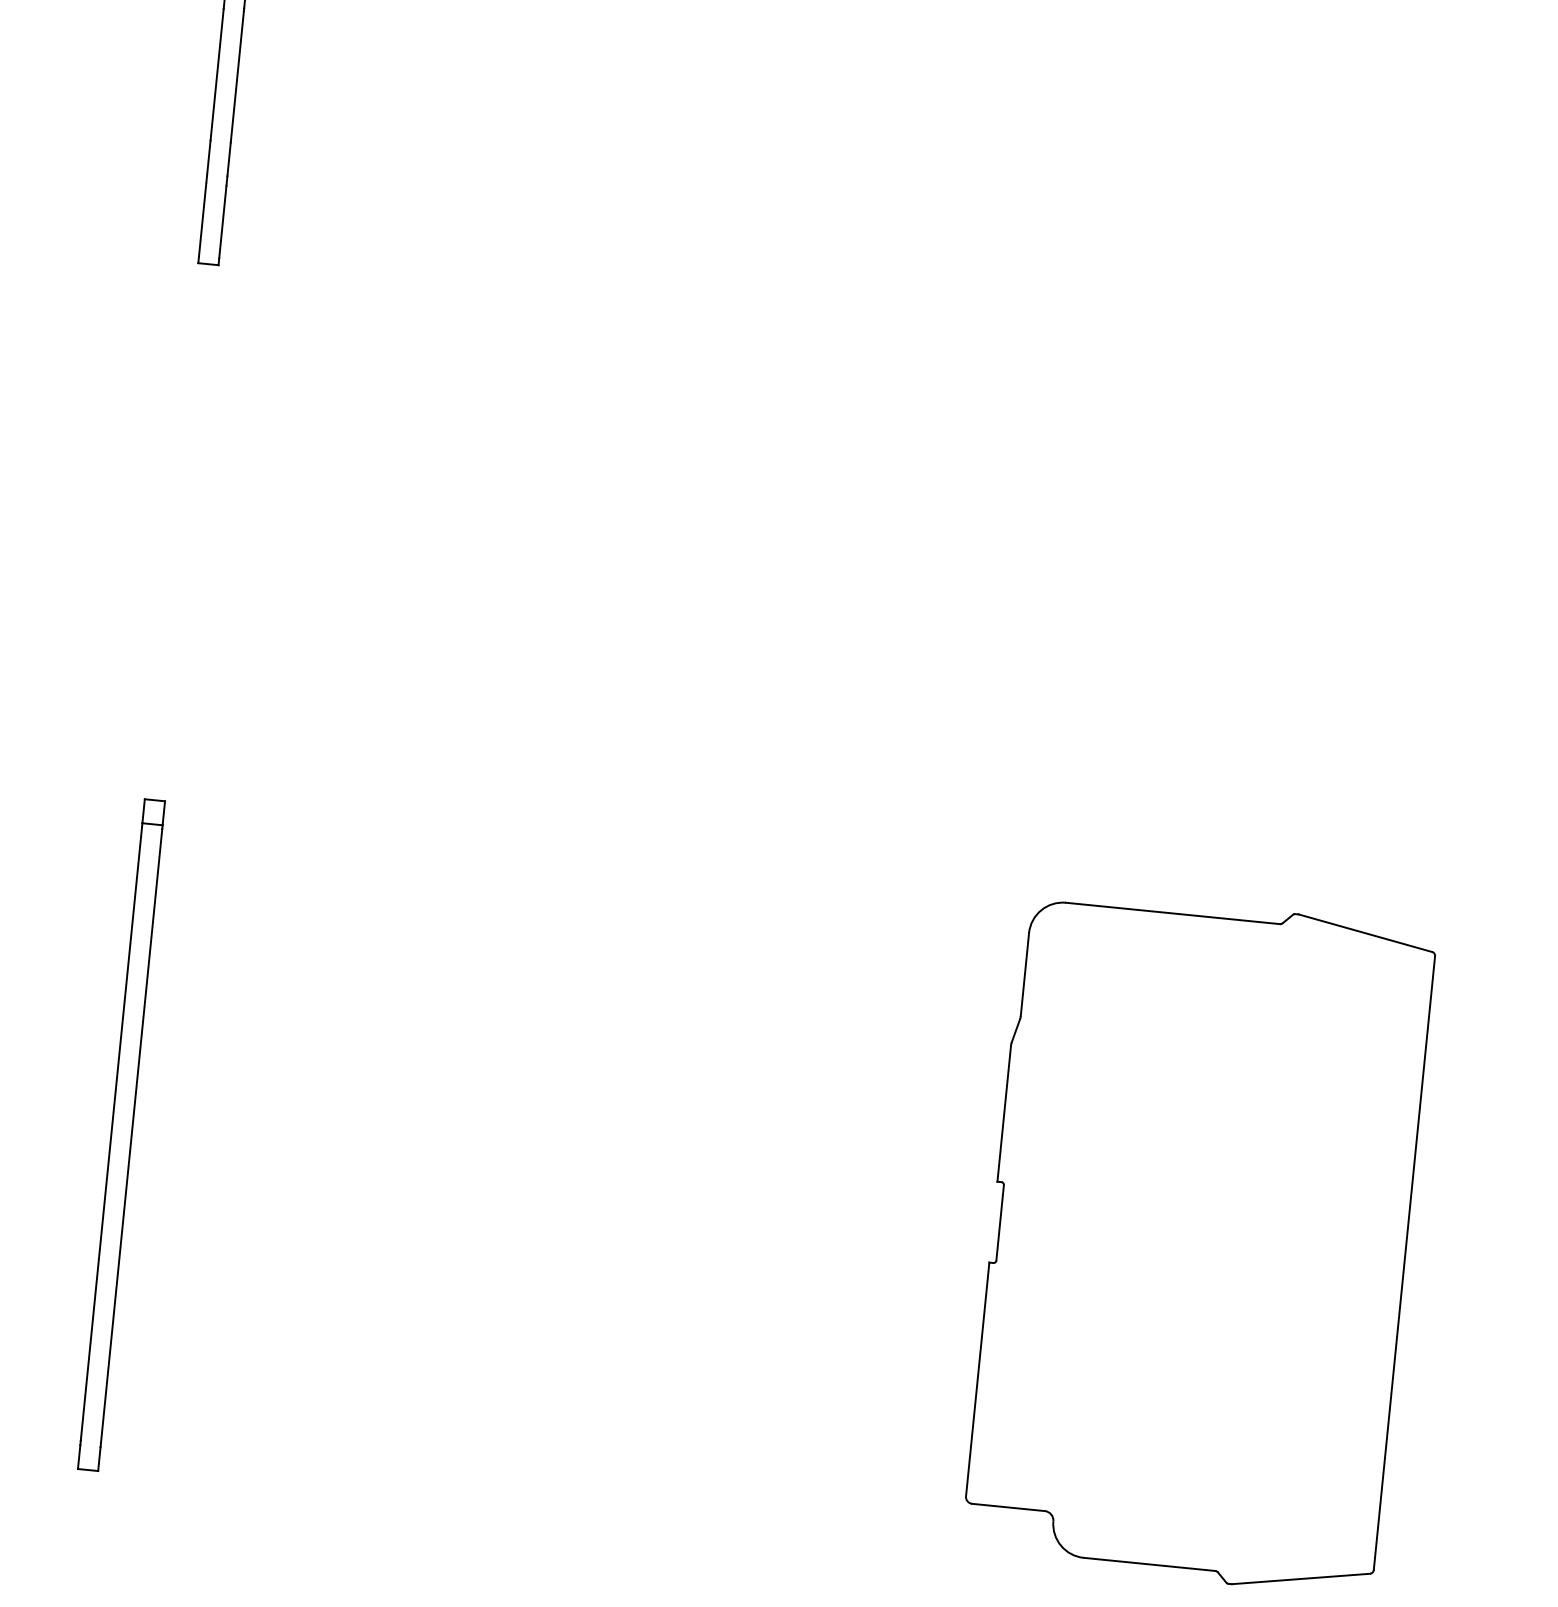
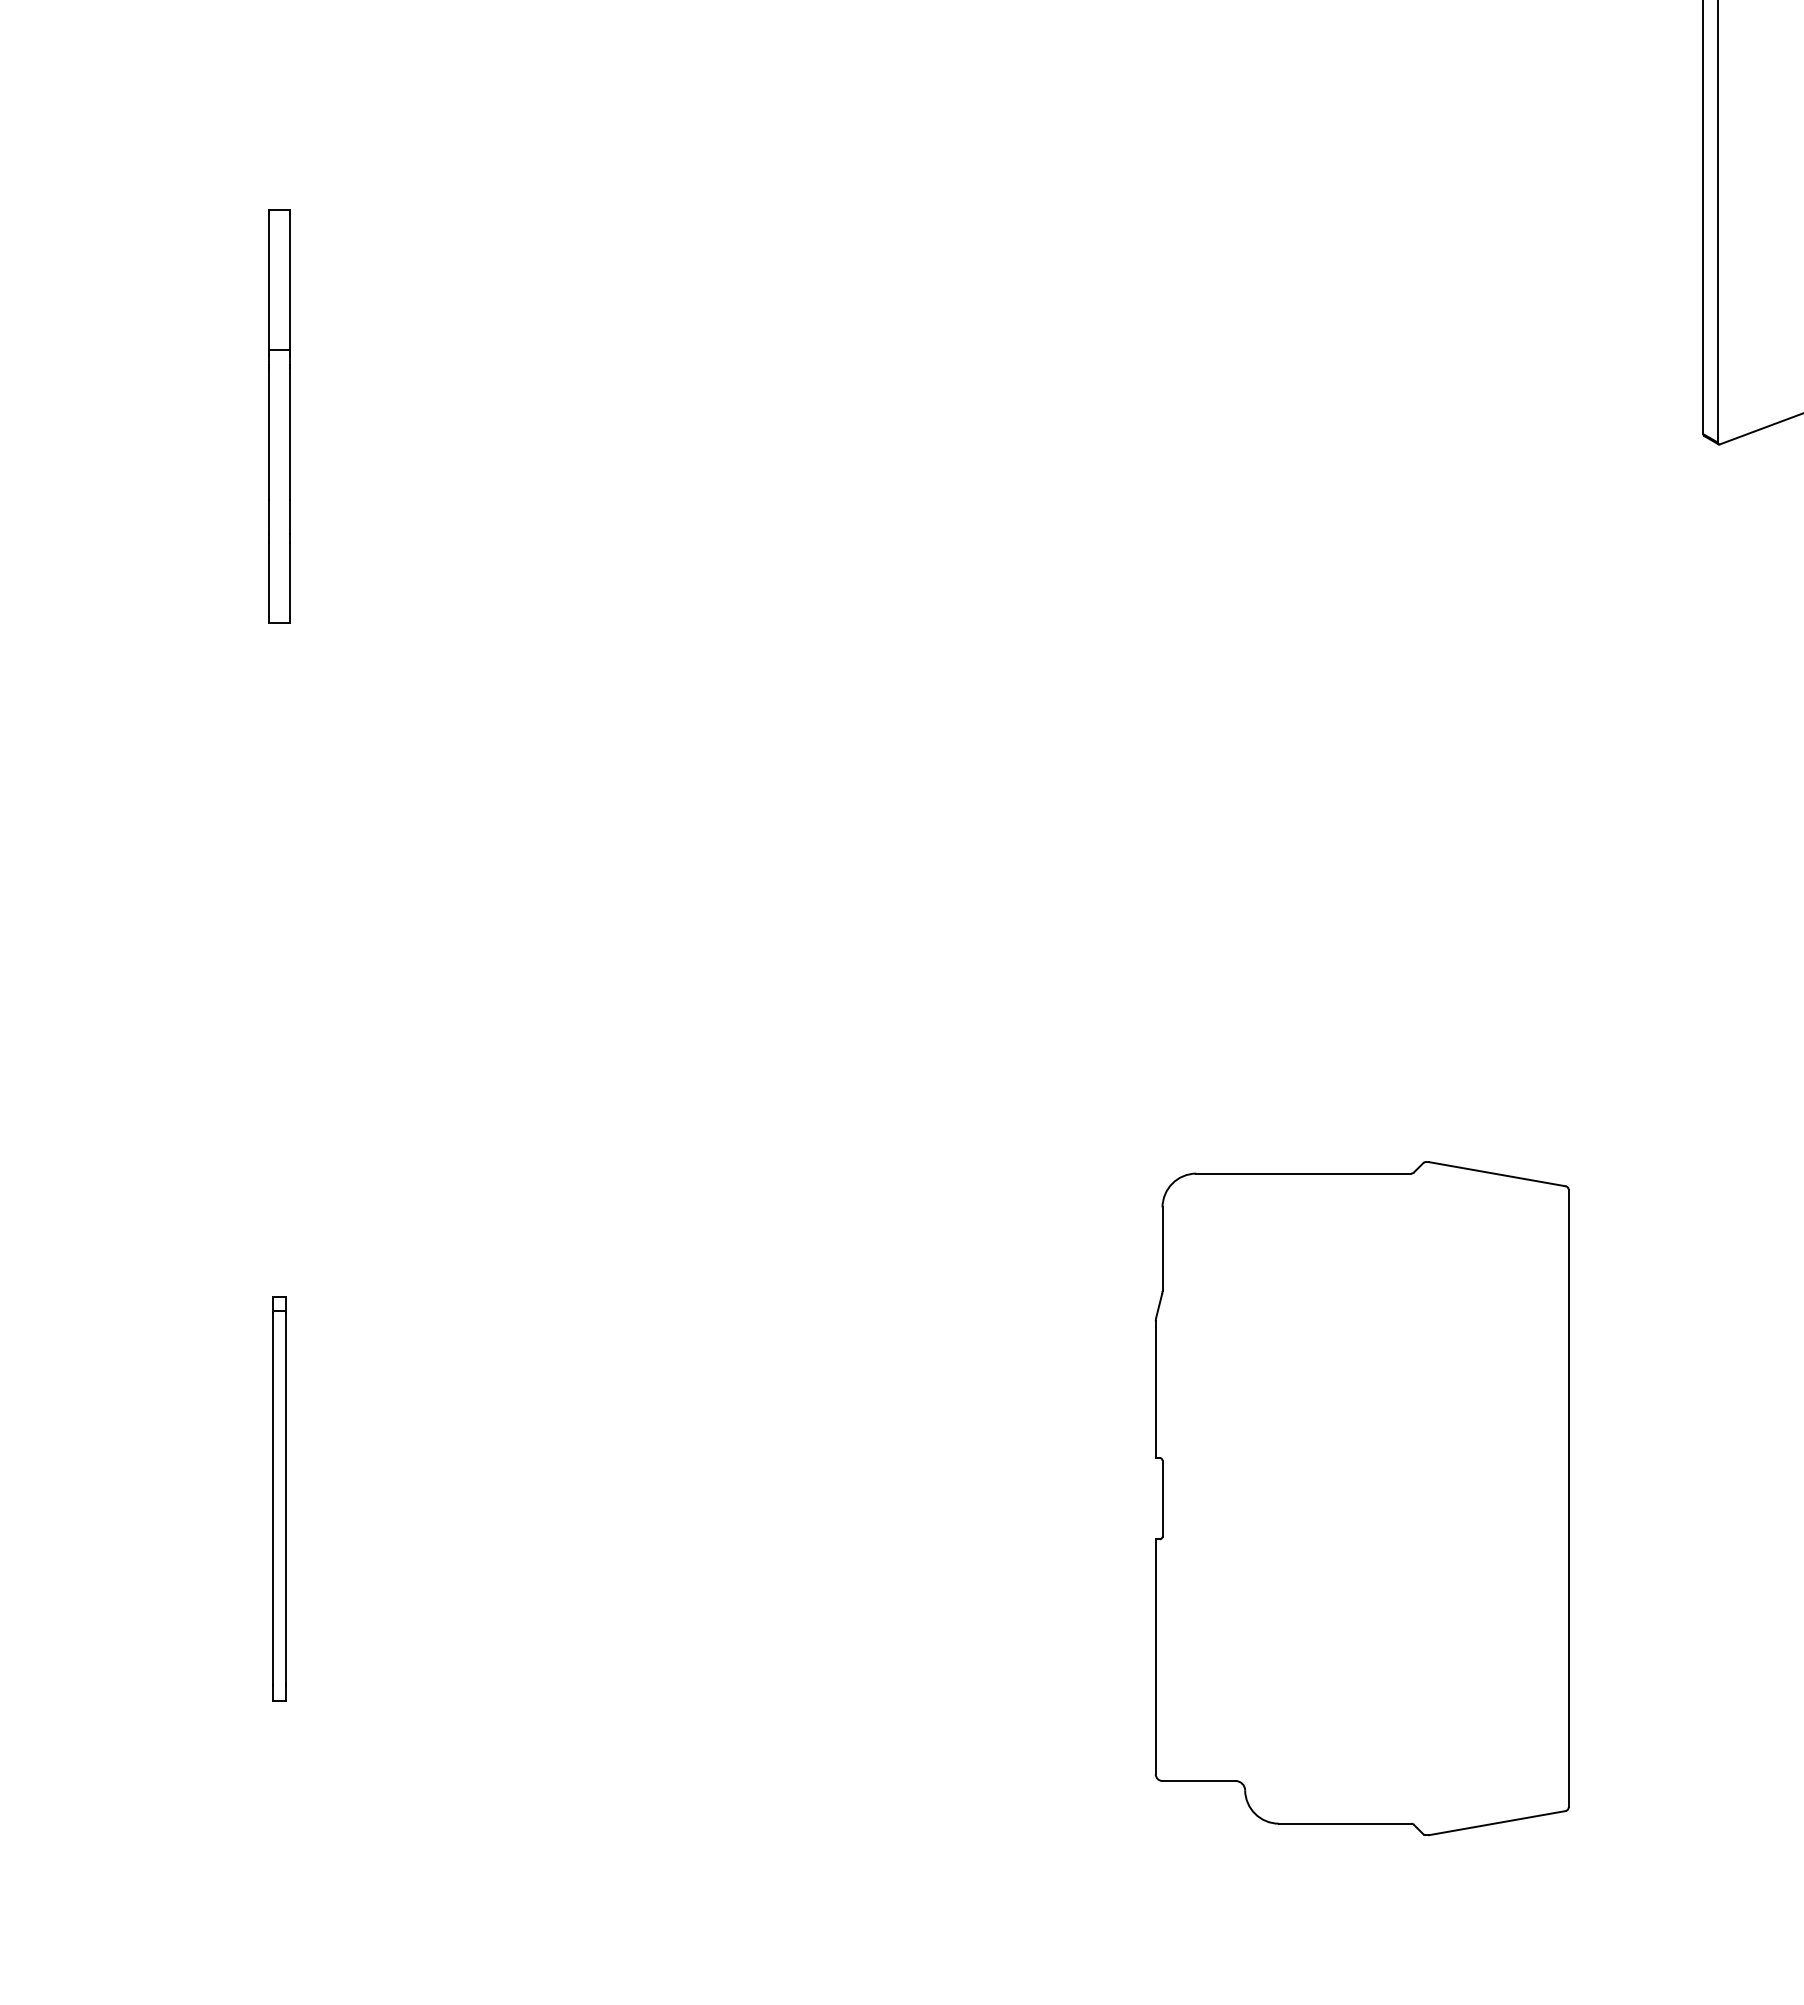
part: (121, 1134) -> (279, 1498), size x0.6

